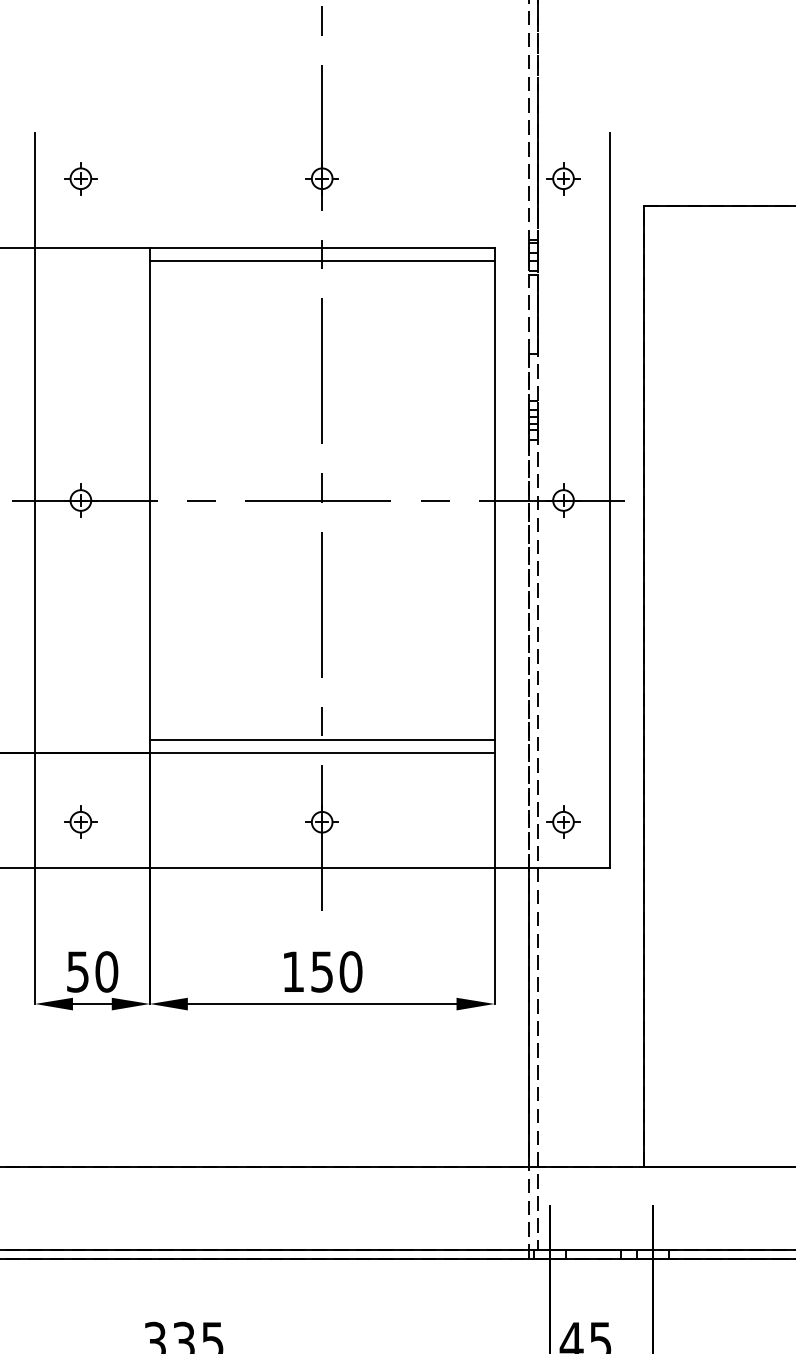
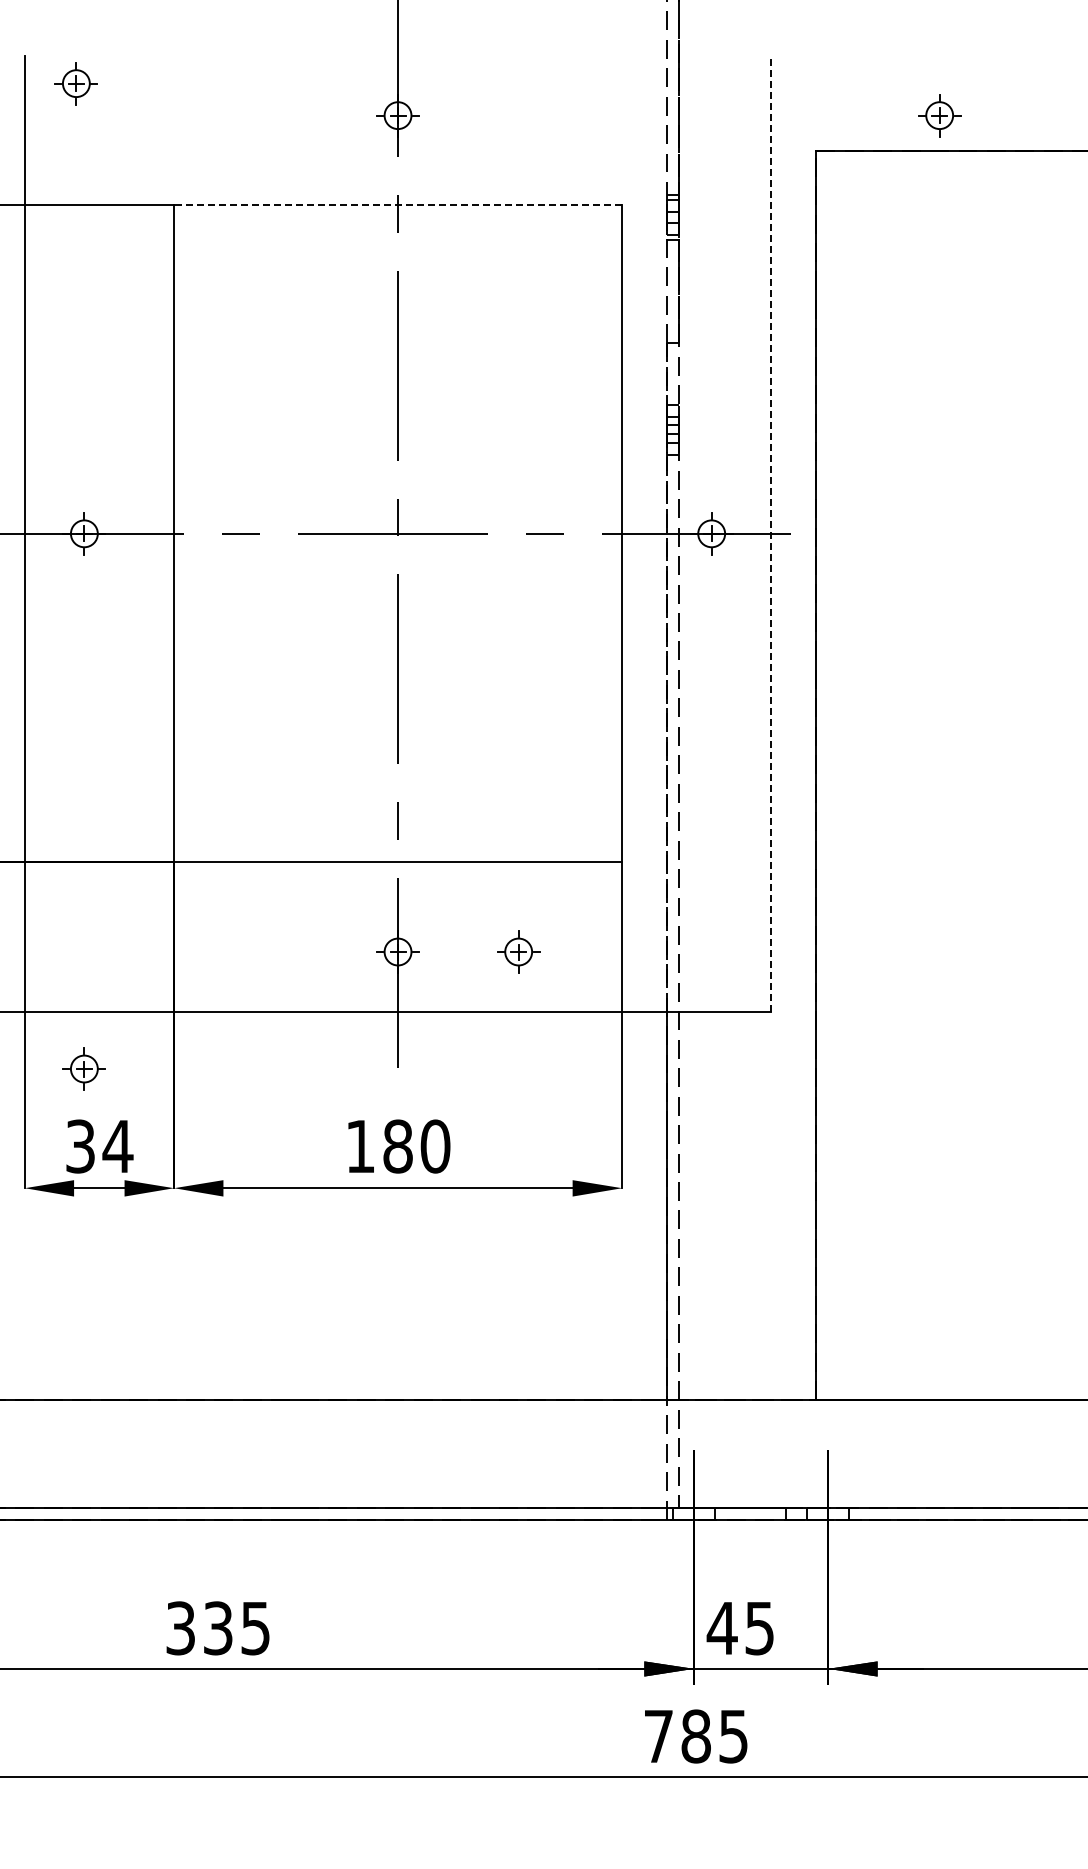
part: (80, 178) -> (75, 83), moved
part: (563, 178) -> (939, 115), moved
line: (321, 247) -> (397, 205), solid -> dashed
line: (322, 261) -> (398, 223), removed
line: (609, 500) -> (771, 533), solid -> dashed
line: (322, 739) -> (398, 844), removed
part: (80, 821) -> (83, 1068), moved
part: (563, 821) -> (518, 951), moved
text: (92, 971) -> (99, 1146), 50 -> 34
text: (321, 971) -> (397, 1146), 150 -> 180

